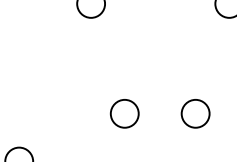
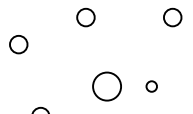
circle: (123, 113) -> (106, 86), size x1.6
circle: (195, 113) -> (151, 86), size x0.6

